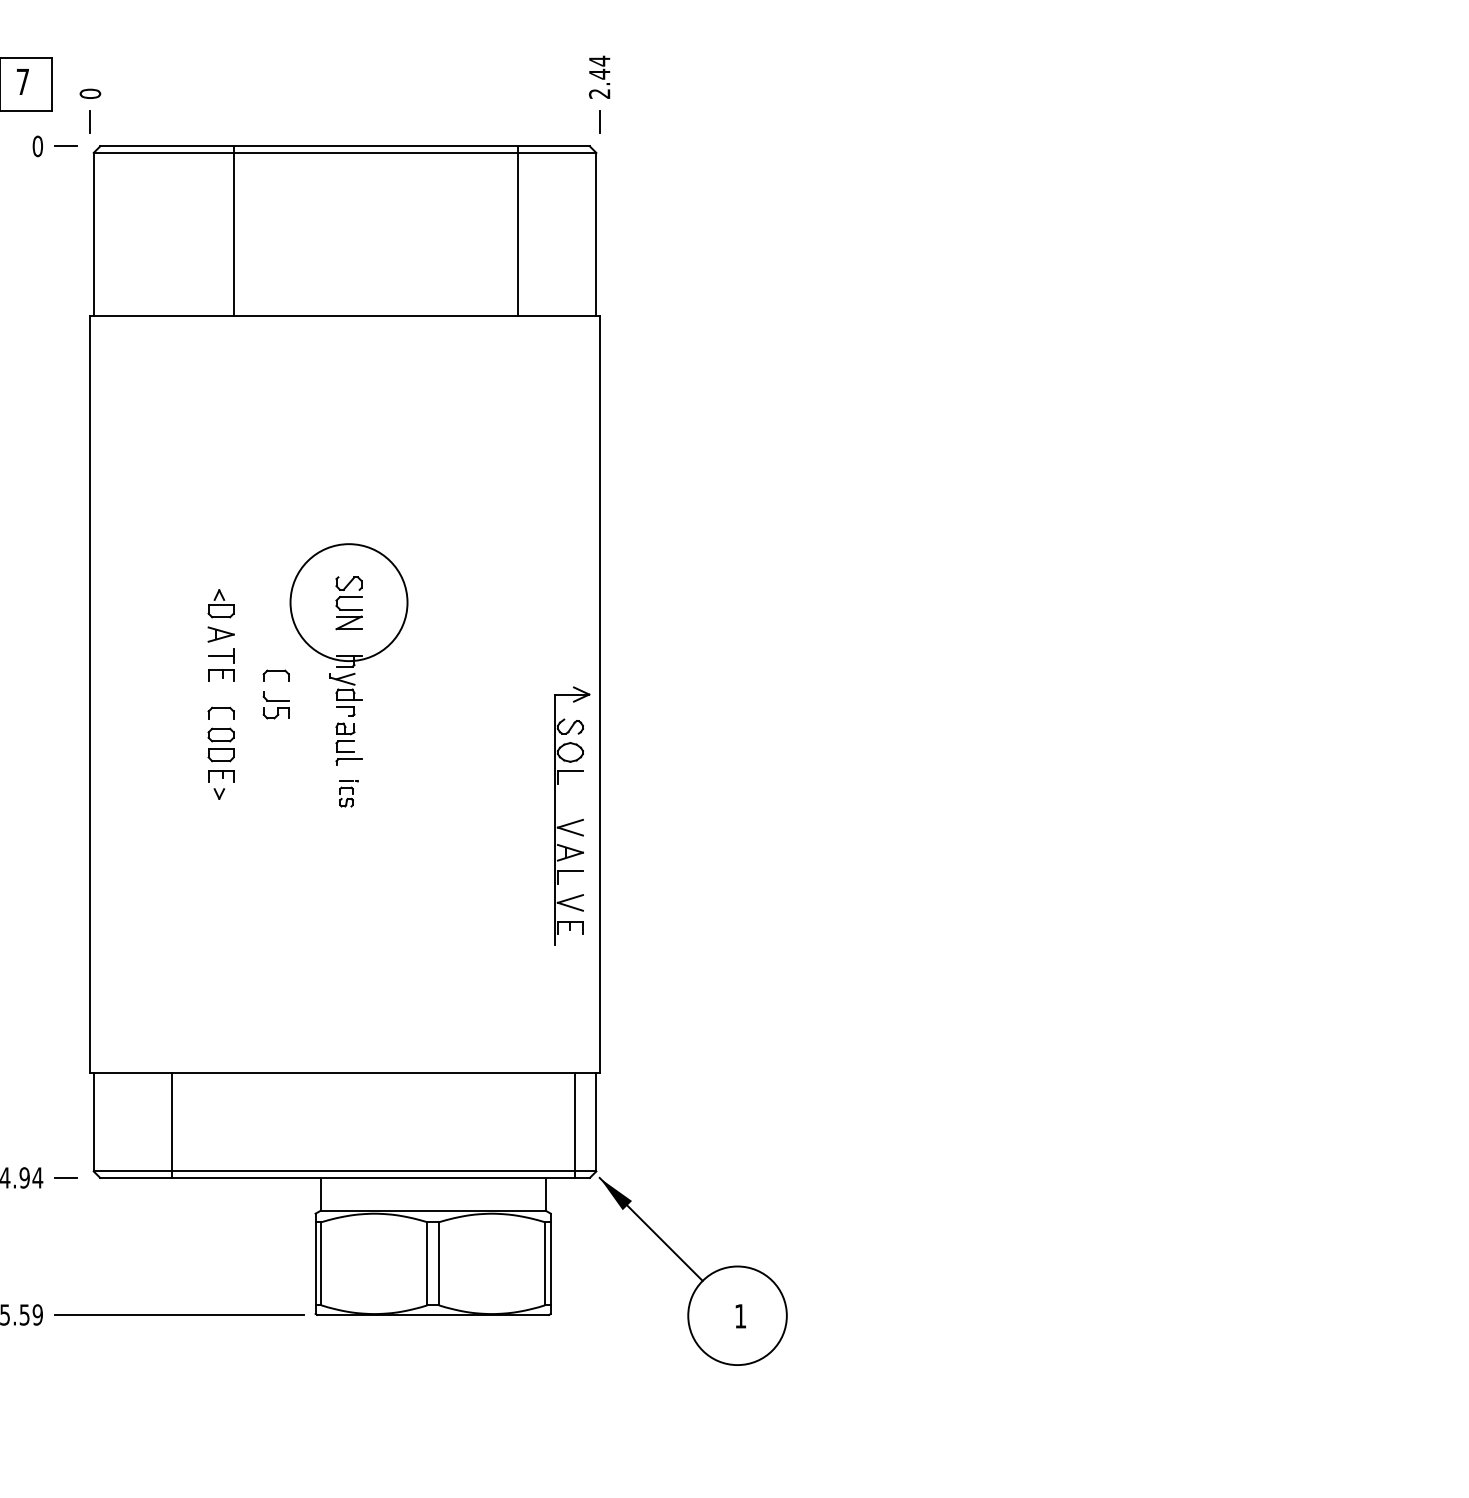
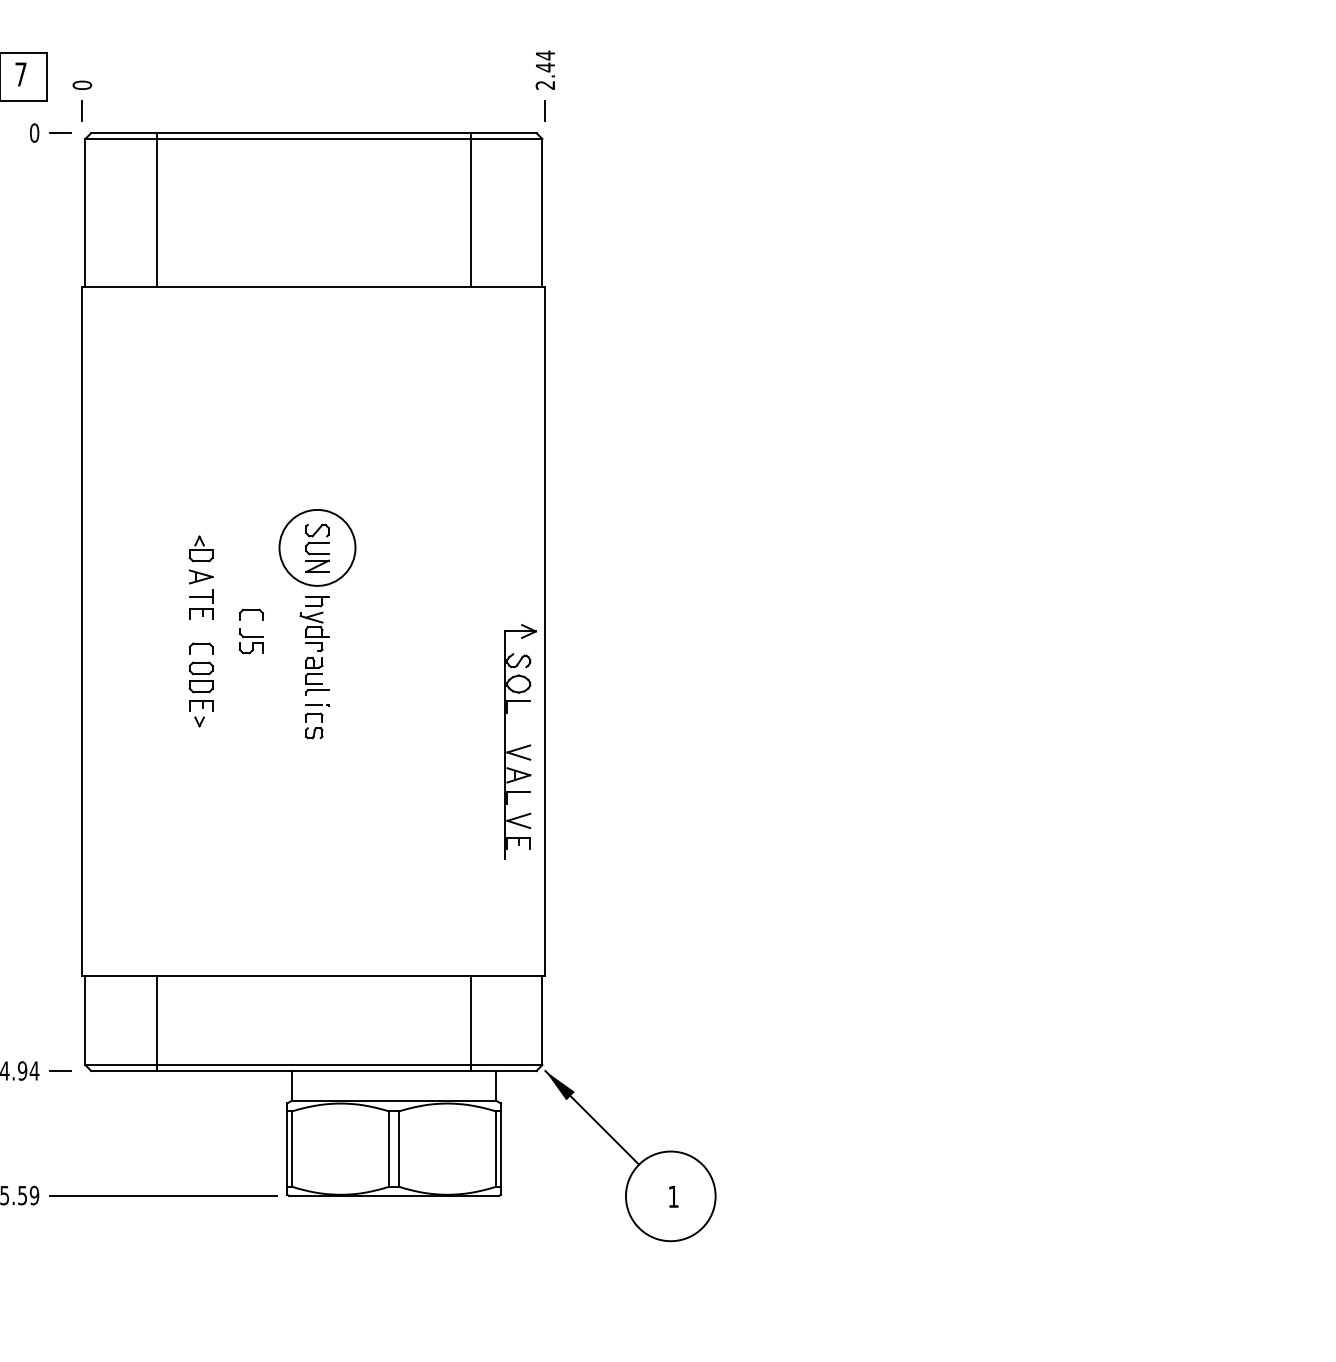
line: (233, 231) -> (156, 210), moved
circle: (349, 602) -> (317, 547), size x0.71
part: (349, 793) -> (317, 721), size x1.43
line: (575, 1125) -> (471, 1023), moved

